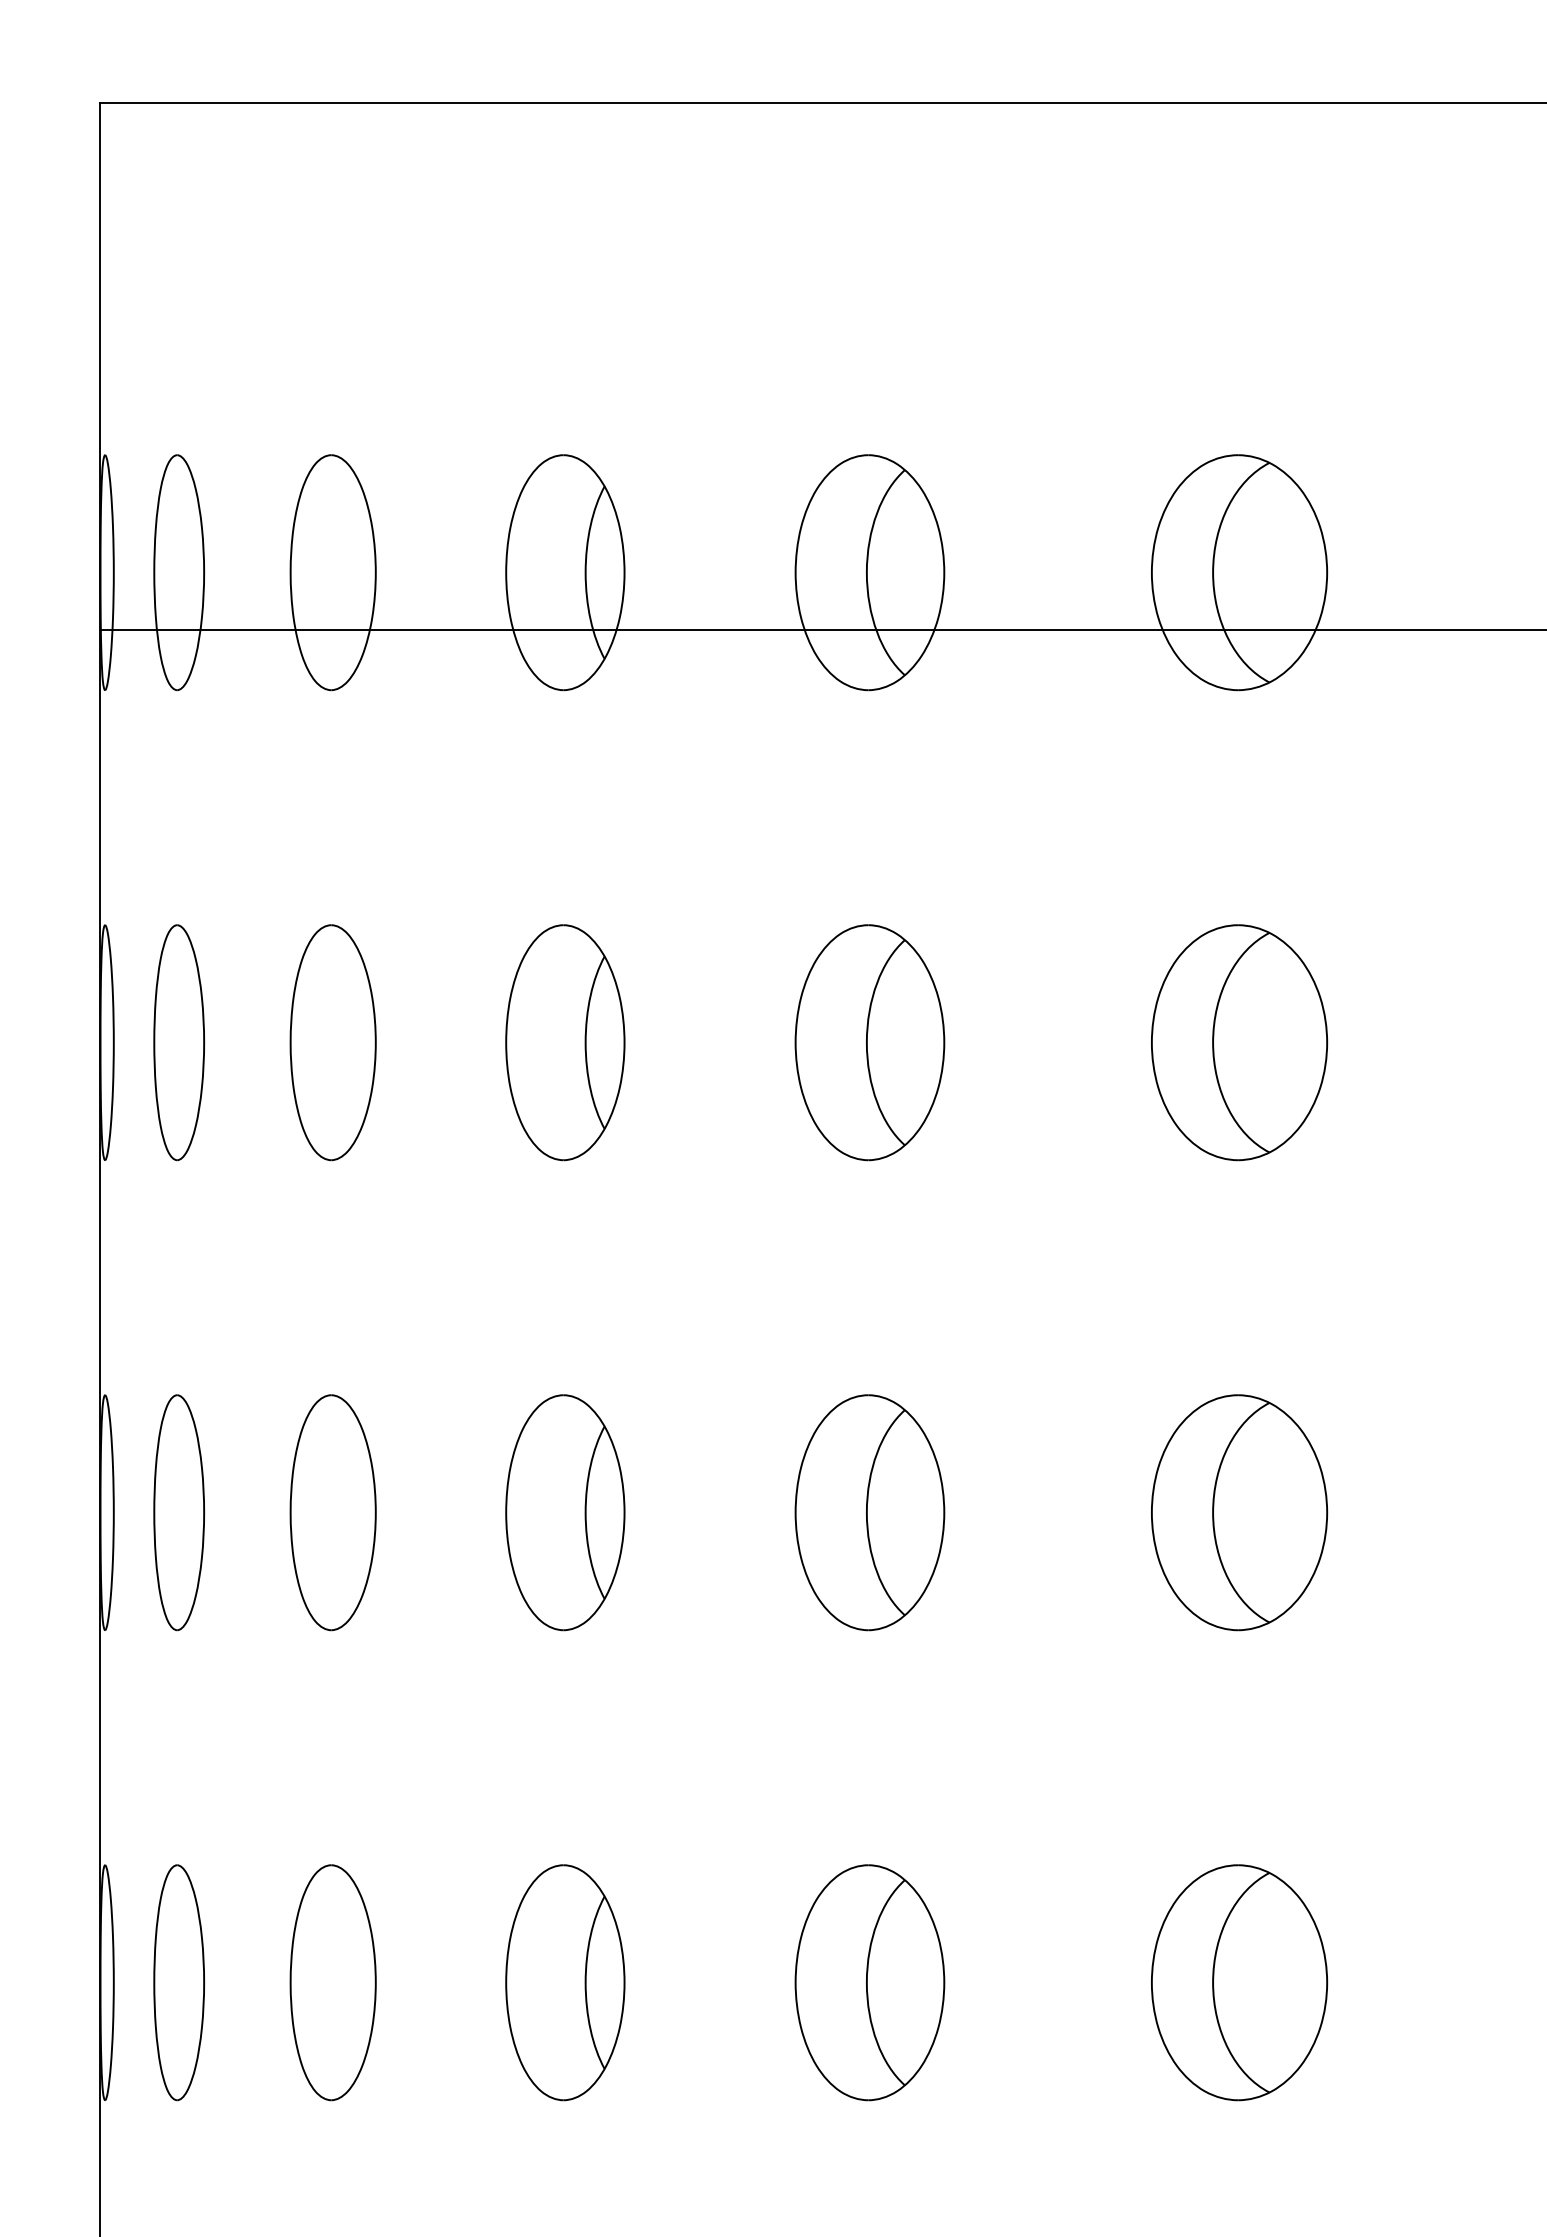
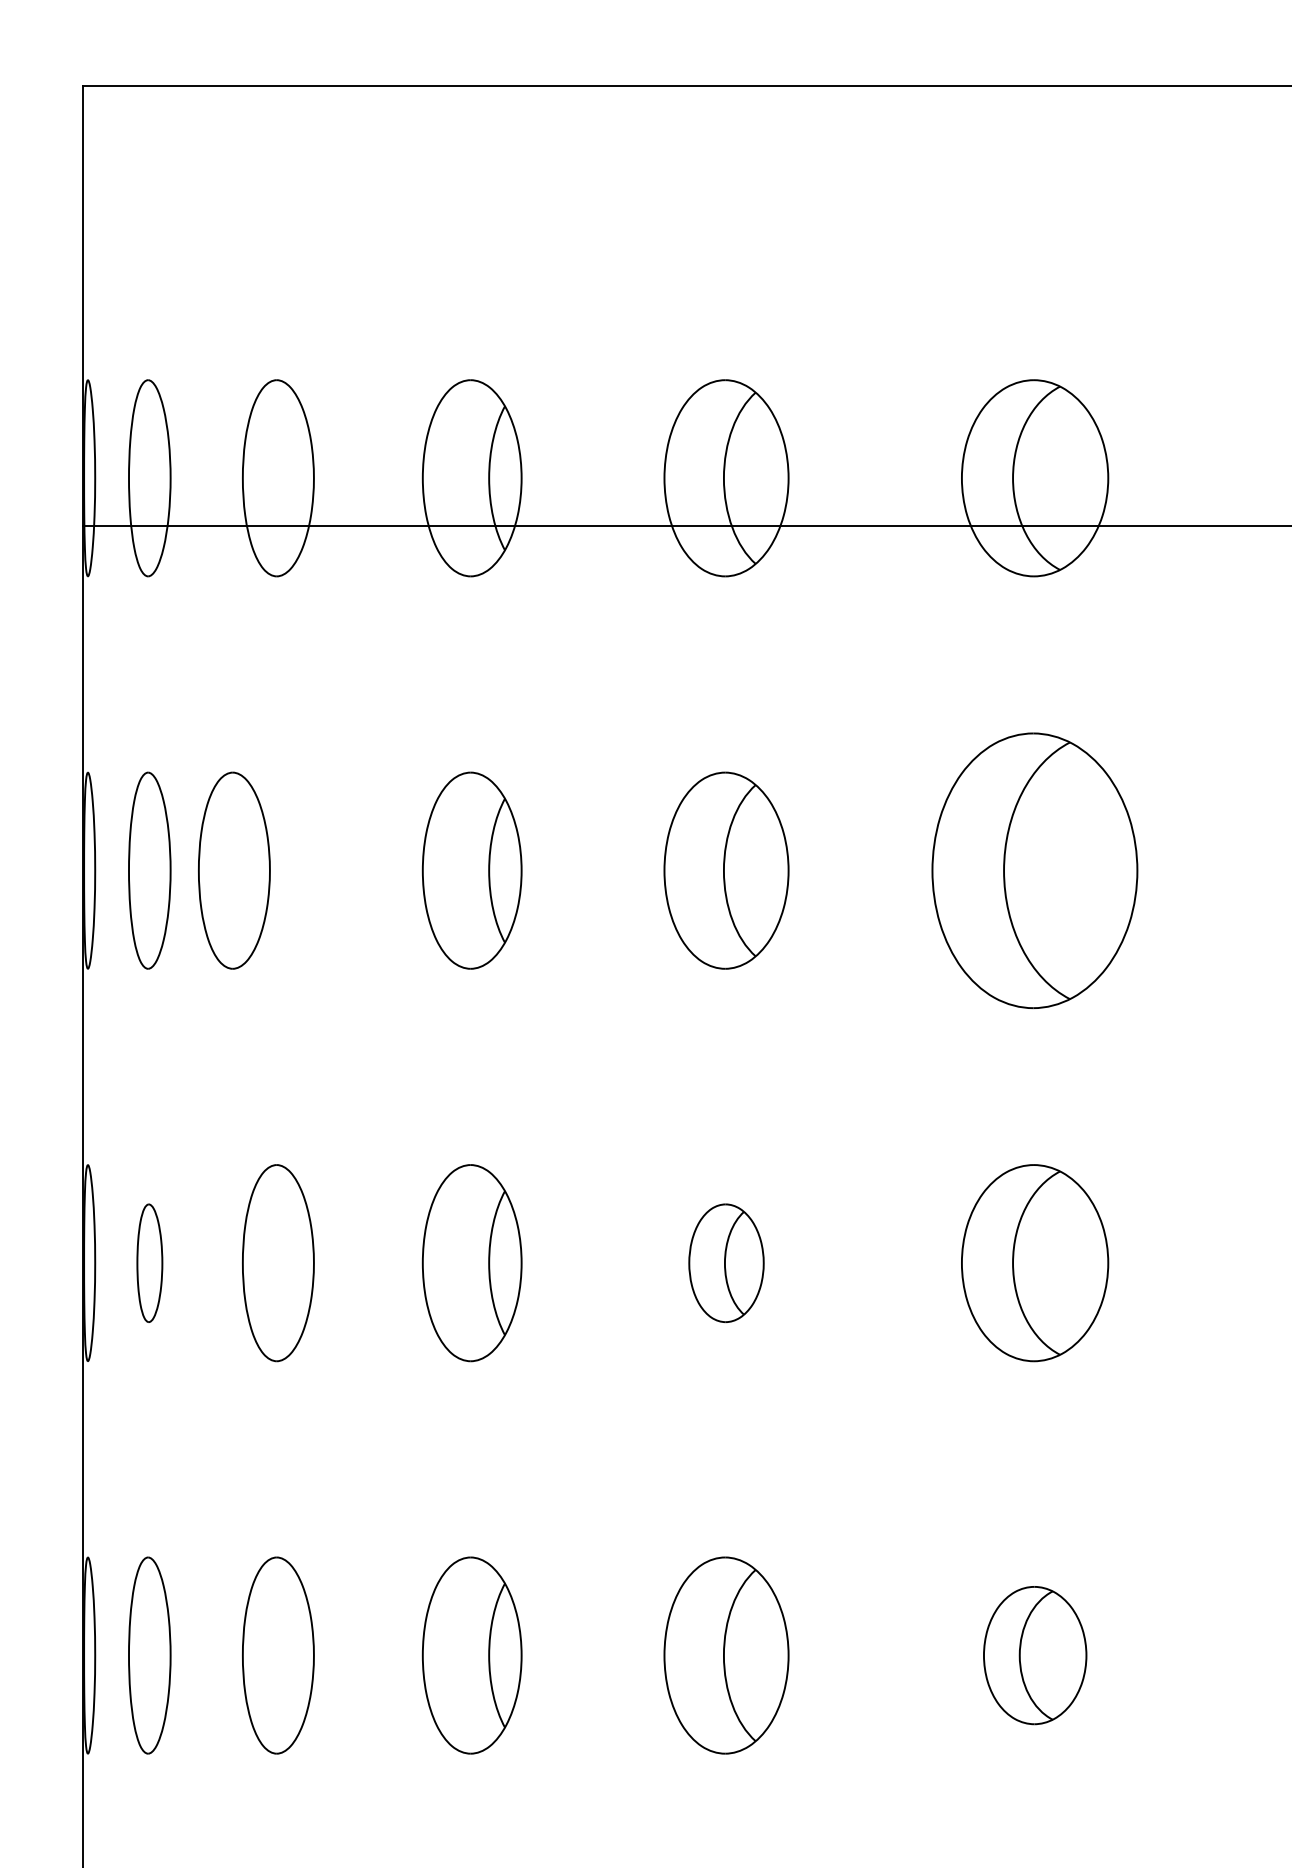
part: (333, 1042) -> (234, 870), moved
part: (1240, 1042) -> (1035, 870), size x1.4
part: (178, 1513) -> (149, 1263), size x0.6
part: (869, 1513) -> (726, 1263), size x0.6
part: (1240, 1982) -> (1035, 1655), size x0.7

